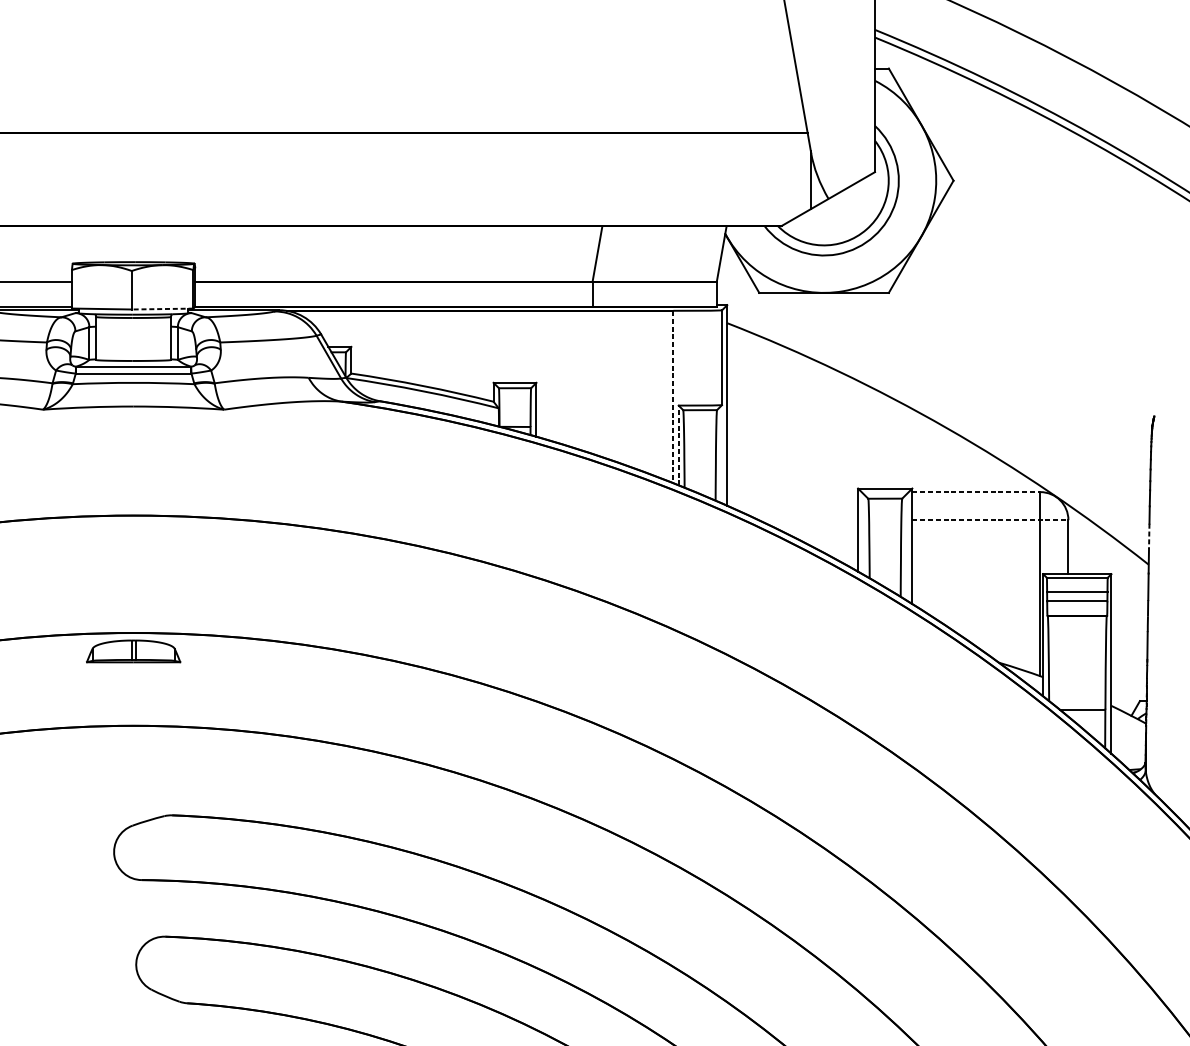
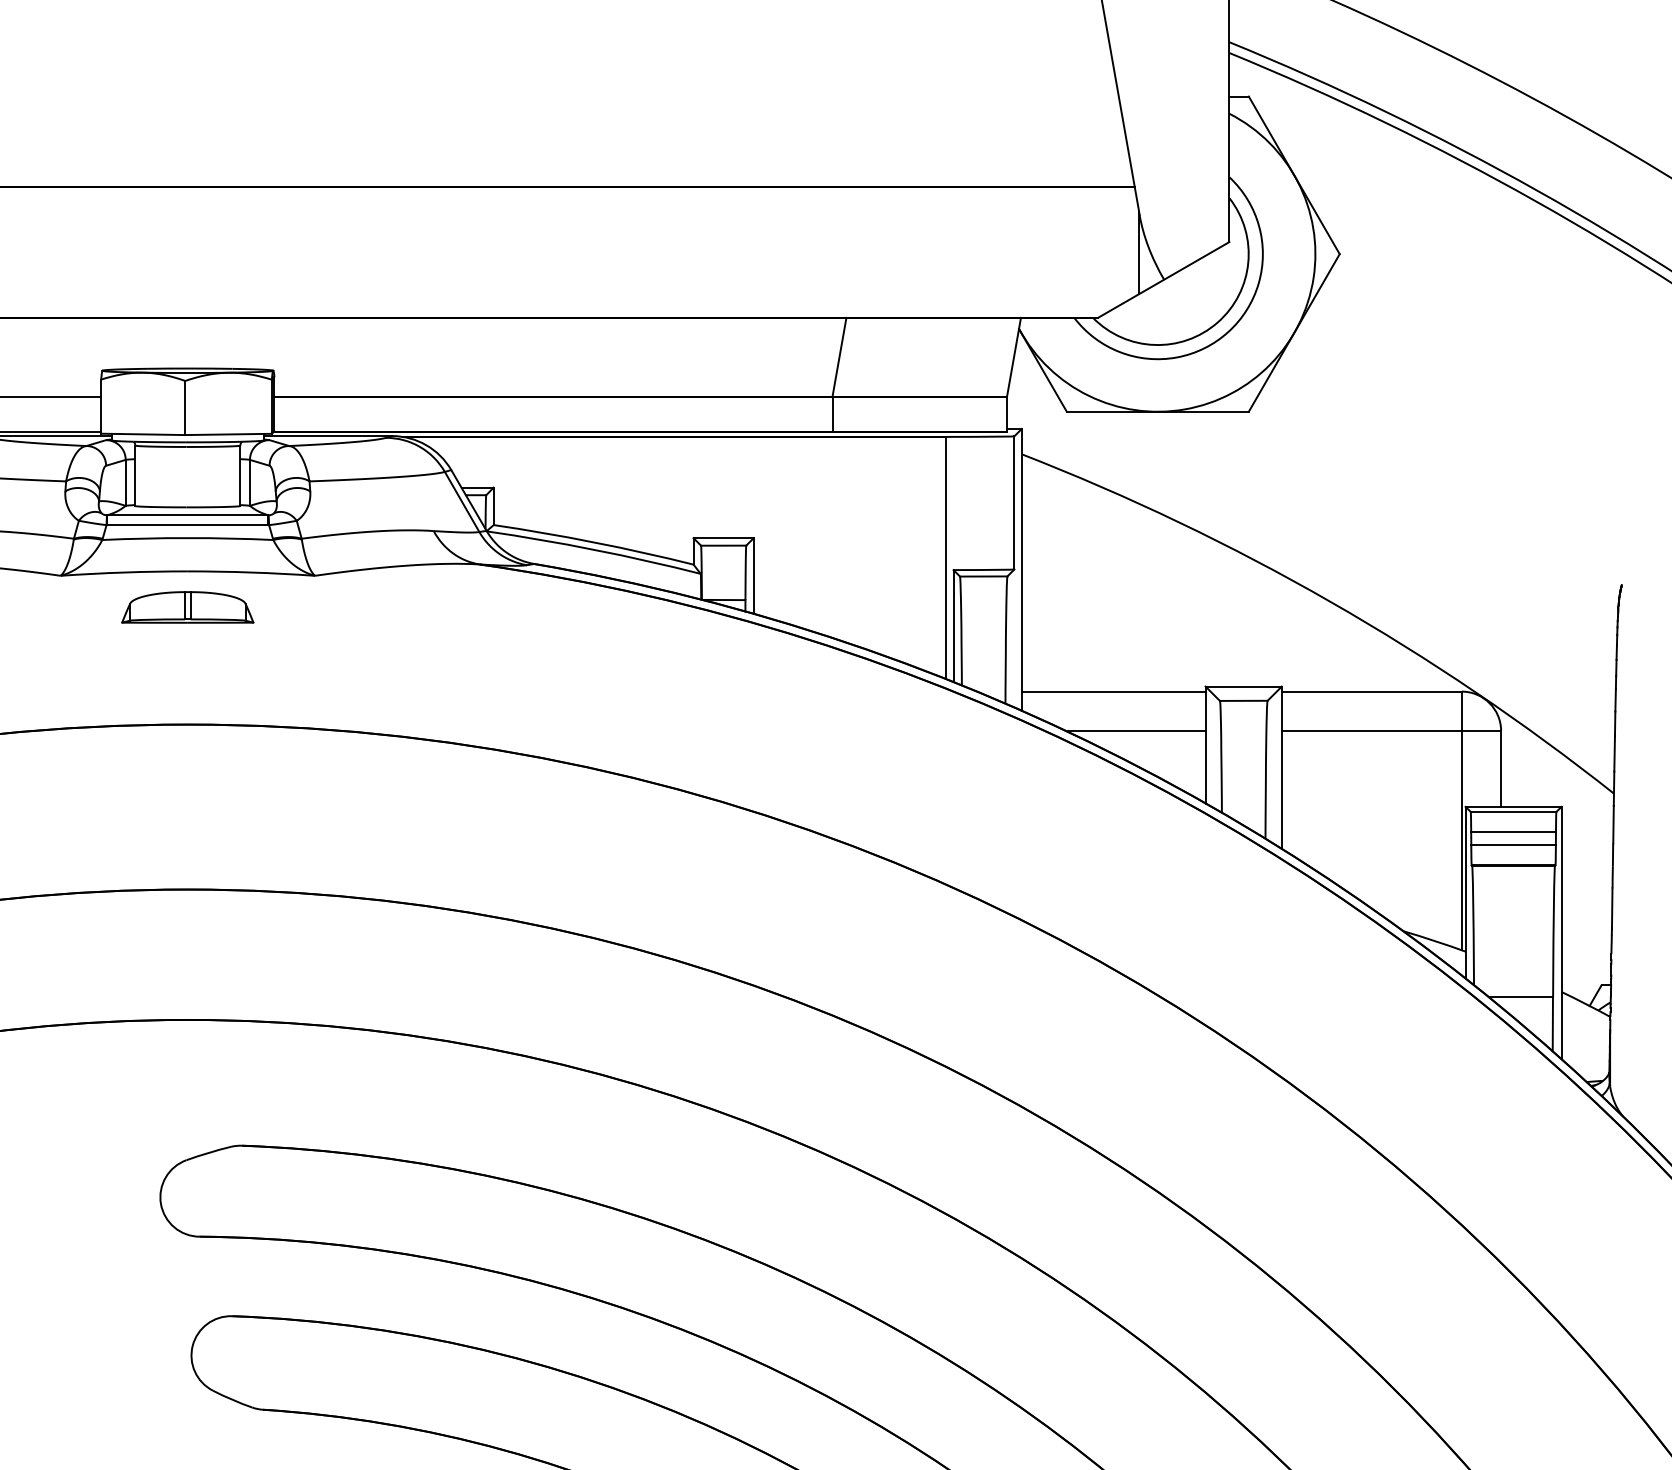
line: (162, 309) -> (228, 434), dashed -> solid
line: (673, 397) -> (946, 558), dashed -> solid
line: (678, 445) -> (953, 625), dashed -> solid
line: (792, 492) -> (1113, 691), added
line: (976, 492) -> (1371, 691), dashed -> solid
line: (808, 520) -> (1135, 731), added
line: (990, 520) -> (1391, 731), dashed -> solid
line: (1149, 536) -> (1614, 753), dashed -> solid
part: (133, 651) -> (187, 607), moved

